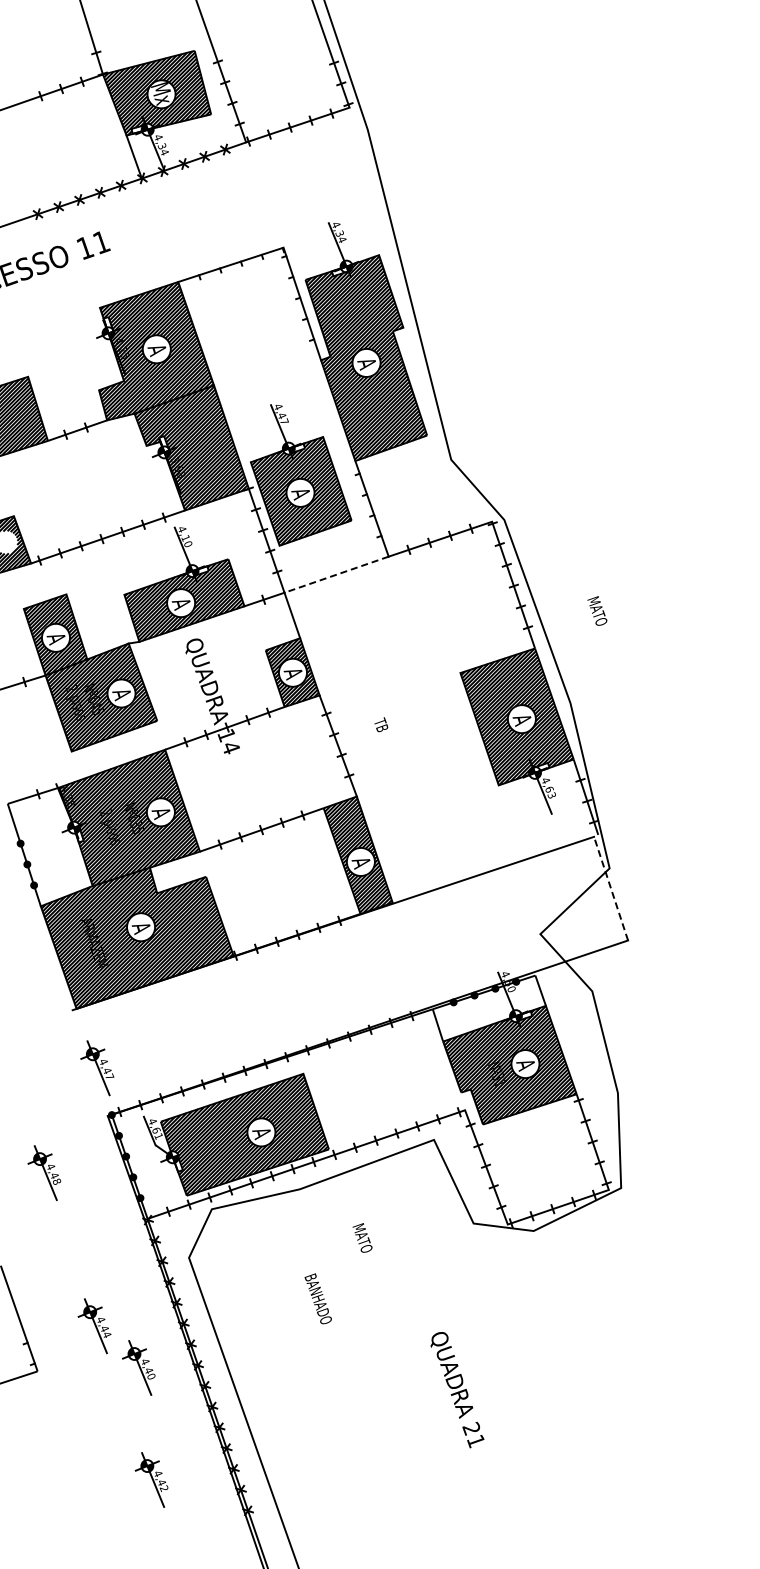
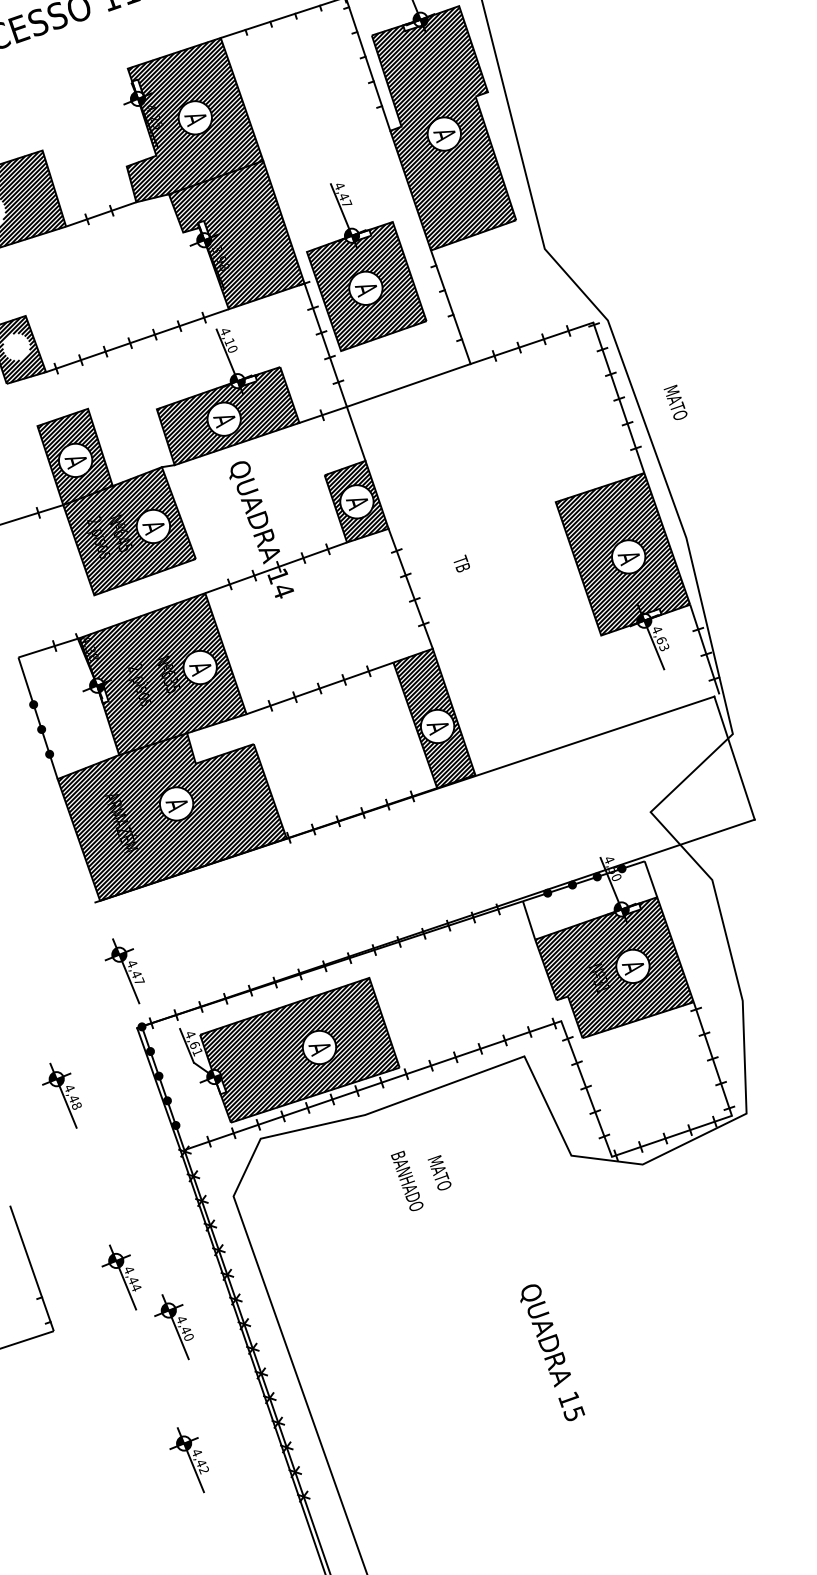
line: (336, 574) -> (408, 385), dashed -> solid
text: (597, 610) -> (675, 401), moved
line: (611, 888) -> (735, 757), dashed -> solid
text: (317, 1298) -> (406, 1180), moved
text: (473, 1434) -> (571, 1406), 21 -> 15

